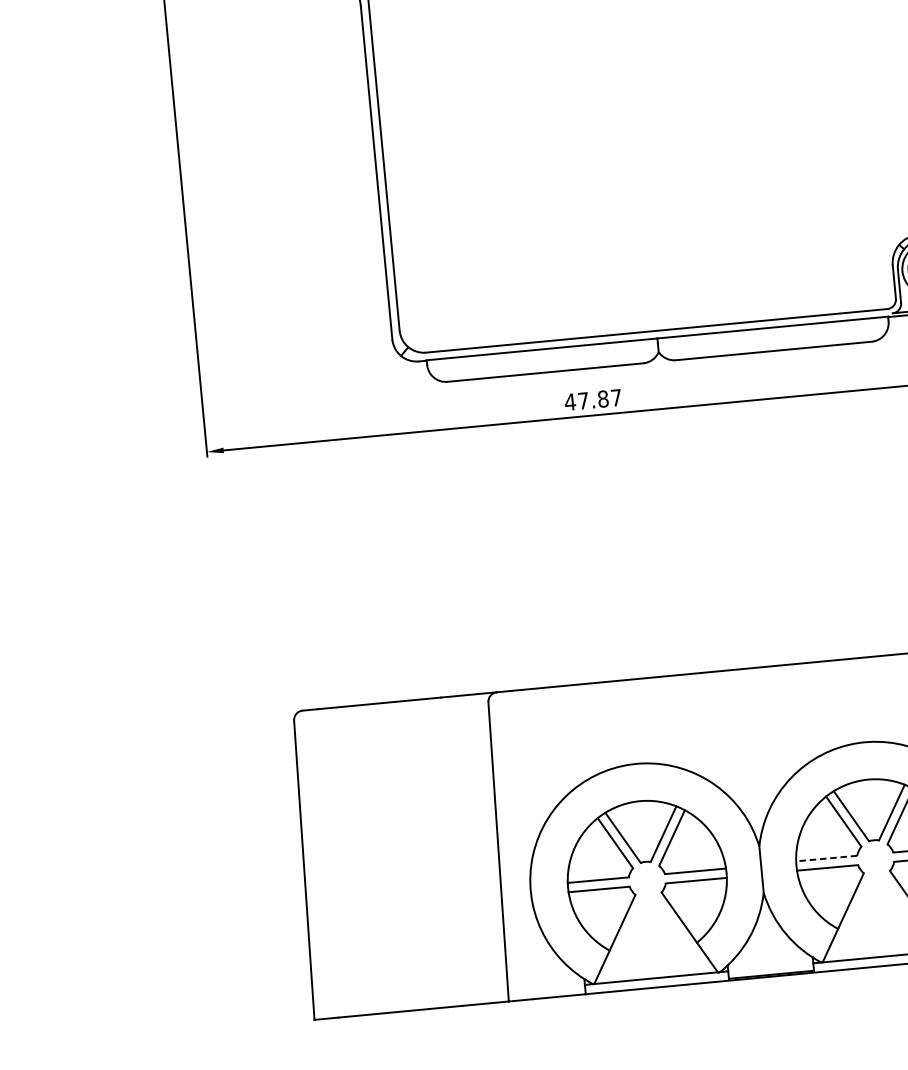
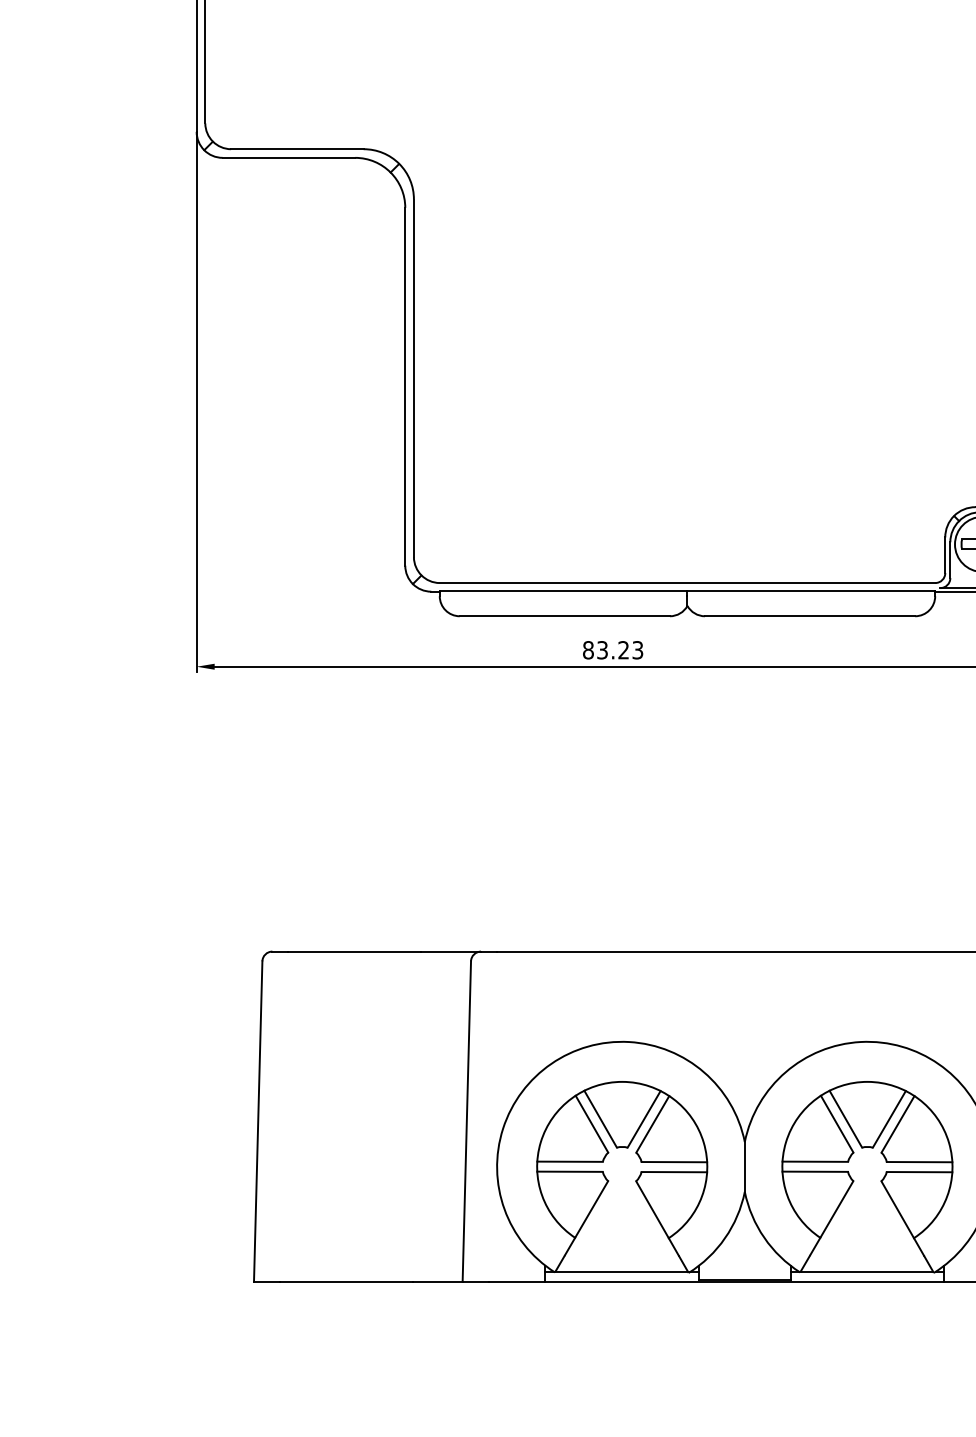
text: (592, 400) -> (612, 650), 47.87 -> 83.23
line: (826, 858) -> (815, 1161), dashed -> solid

